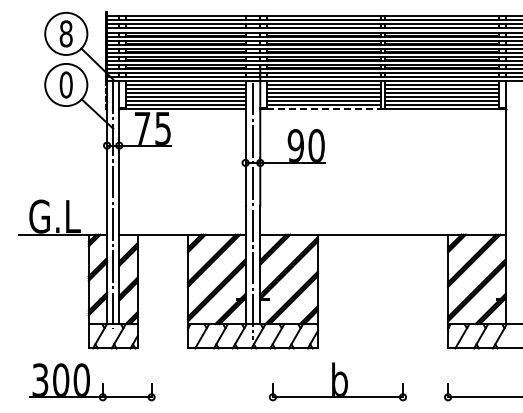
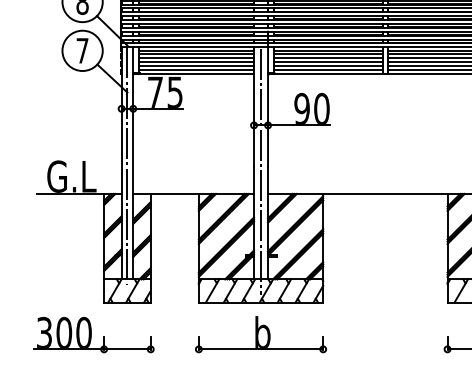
text: (65, 84) -> (81, 50), 0 -> 7
line: (323, 109) -> (328, 74), dashed -> solid
part: (337, 381) -> (260, 334), moved
part: (92, 382) -> (94, 335), moved

